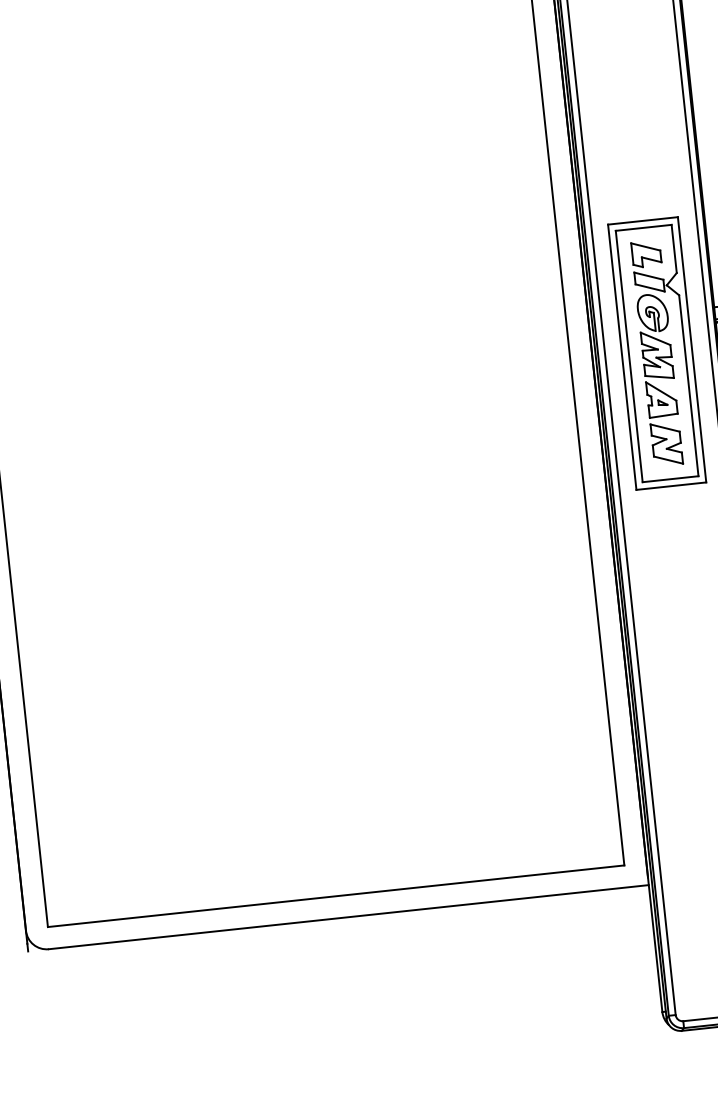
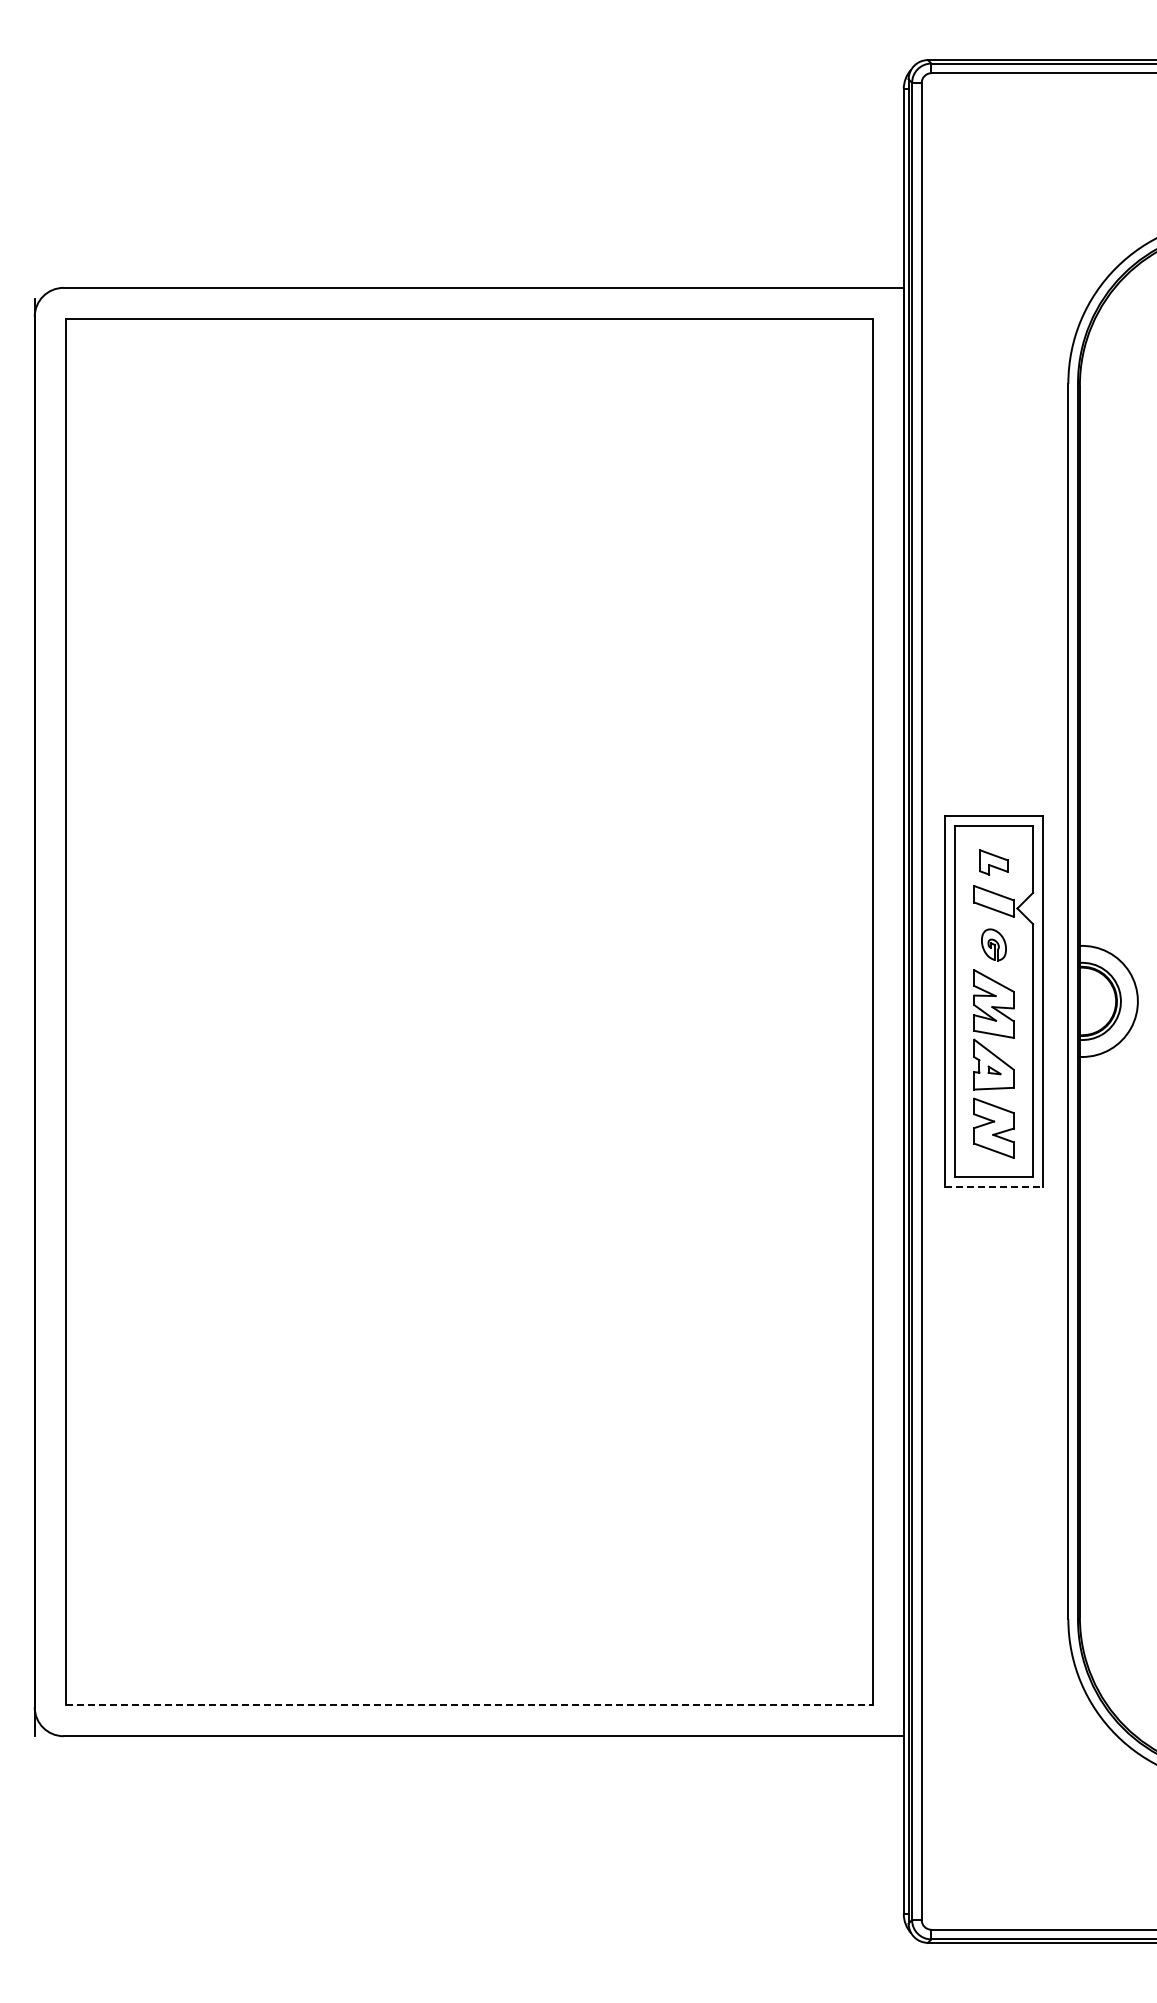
part: (646, 254) -> (993, 862), size x0.7
part: (652, 312) -> (993, 944), size x0.6
line: (671, 486) -> (994, 1187), solid -> dashed
line: (336, 896) -> (469, 1705), solid -> dashed

